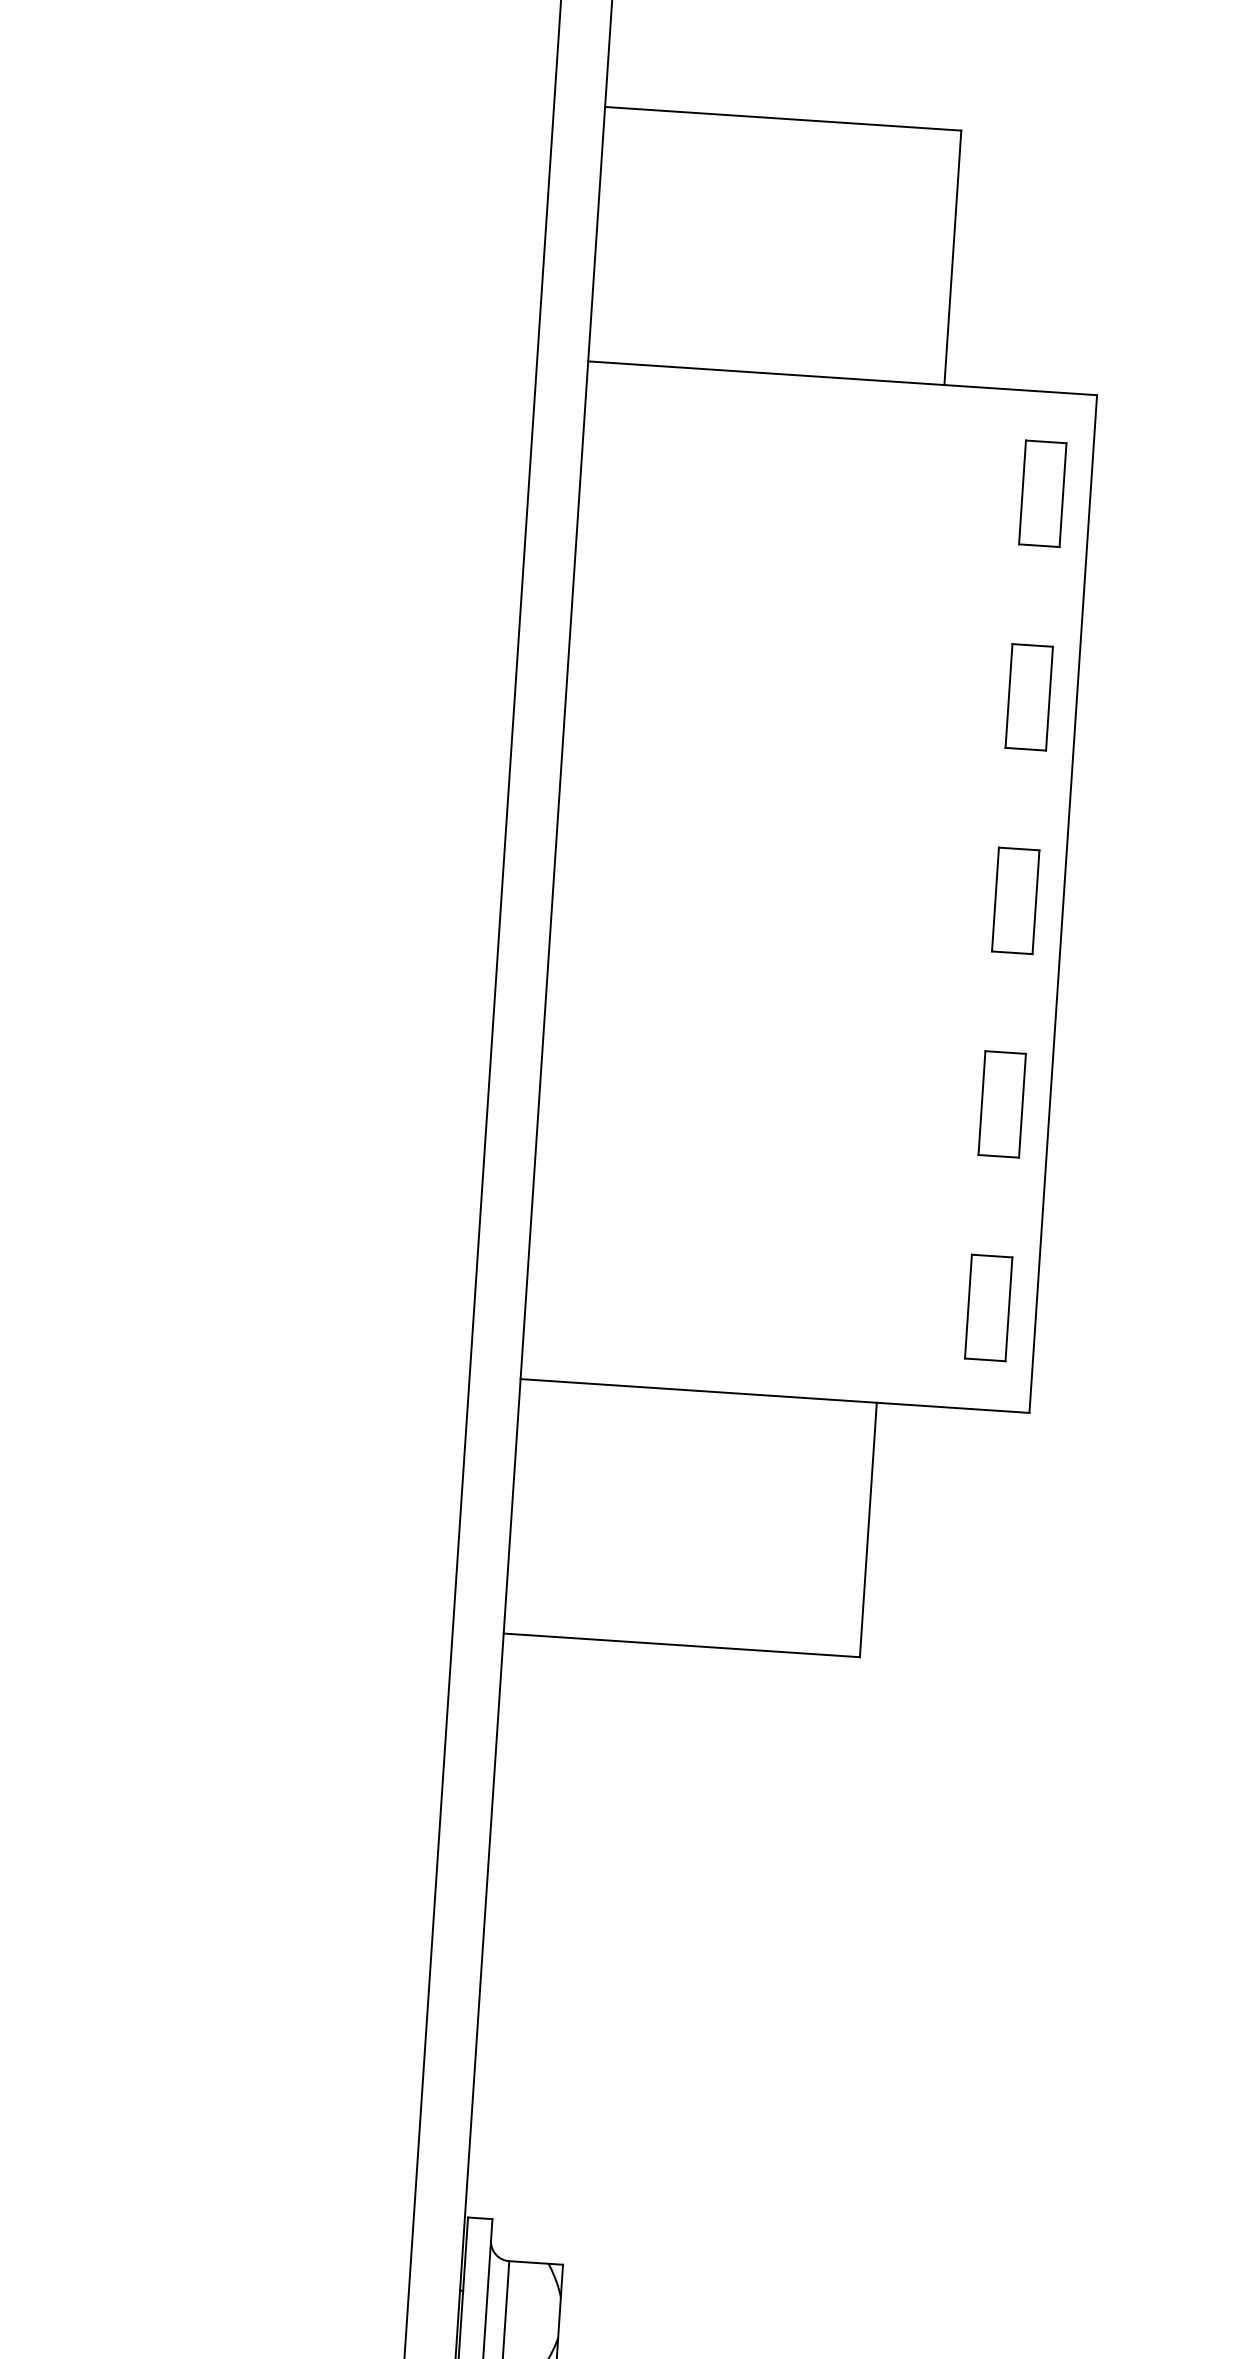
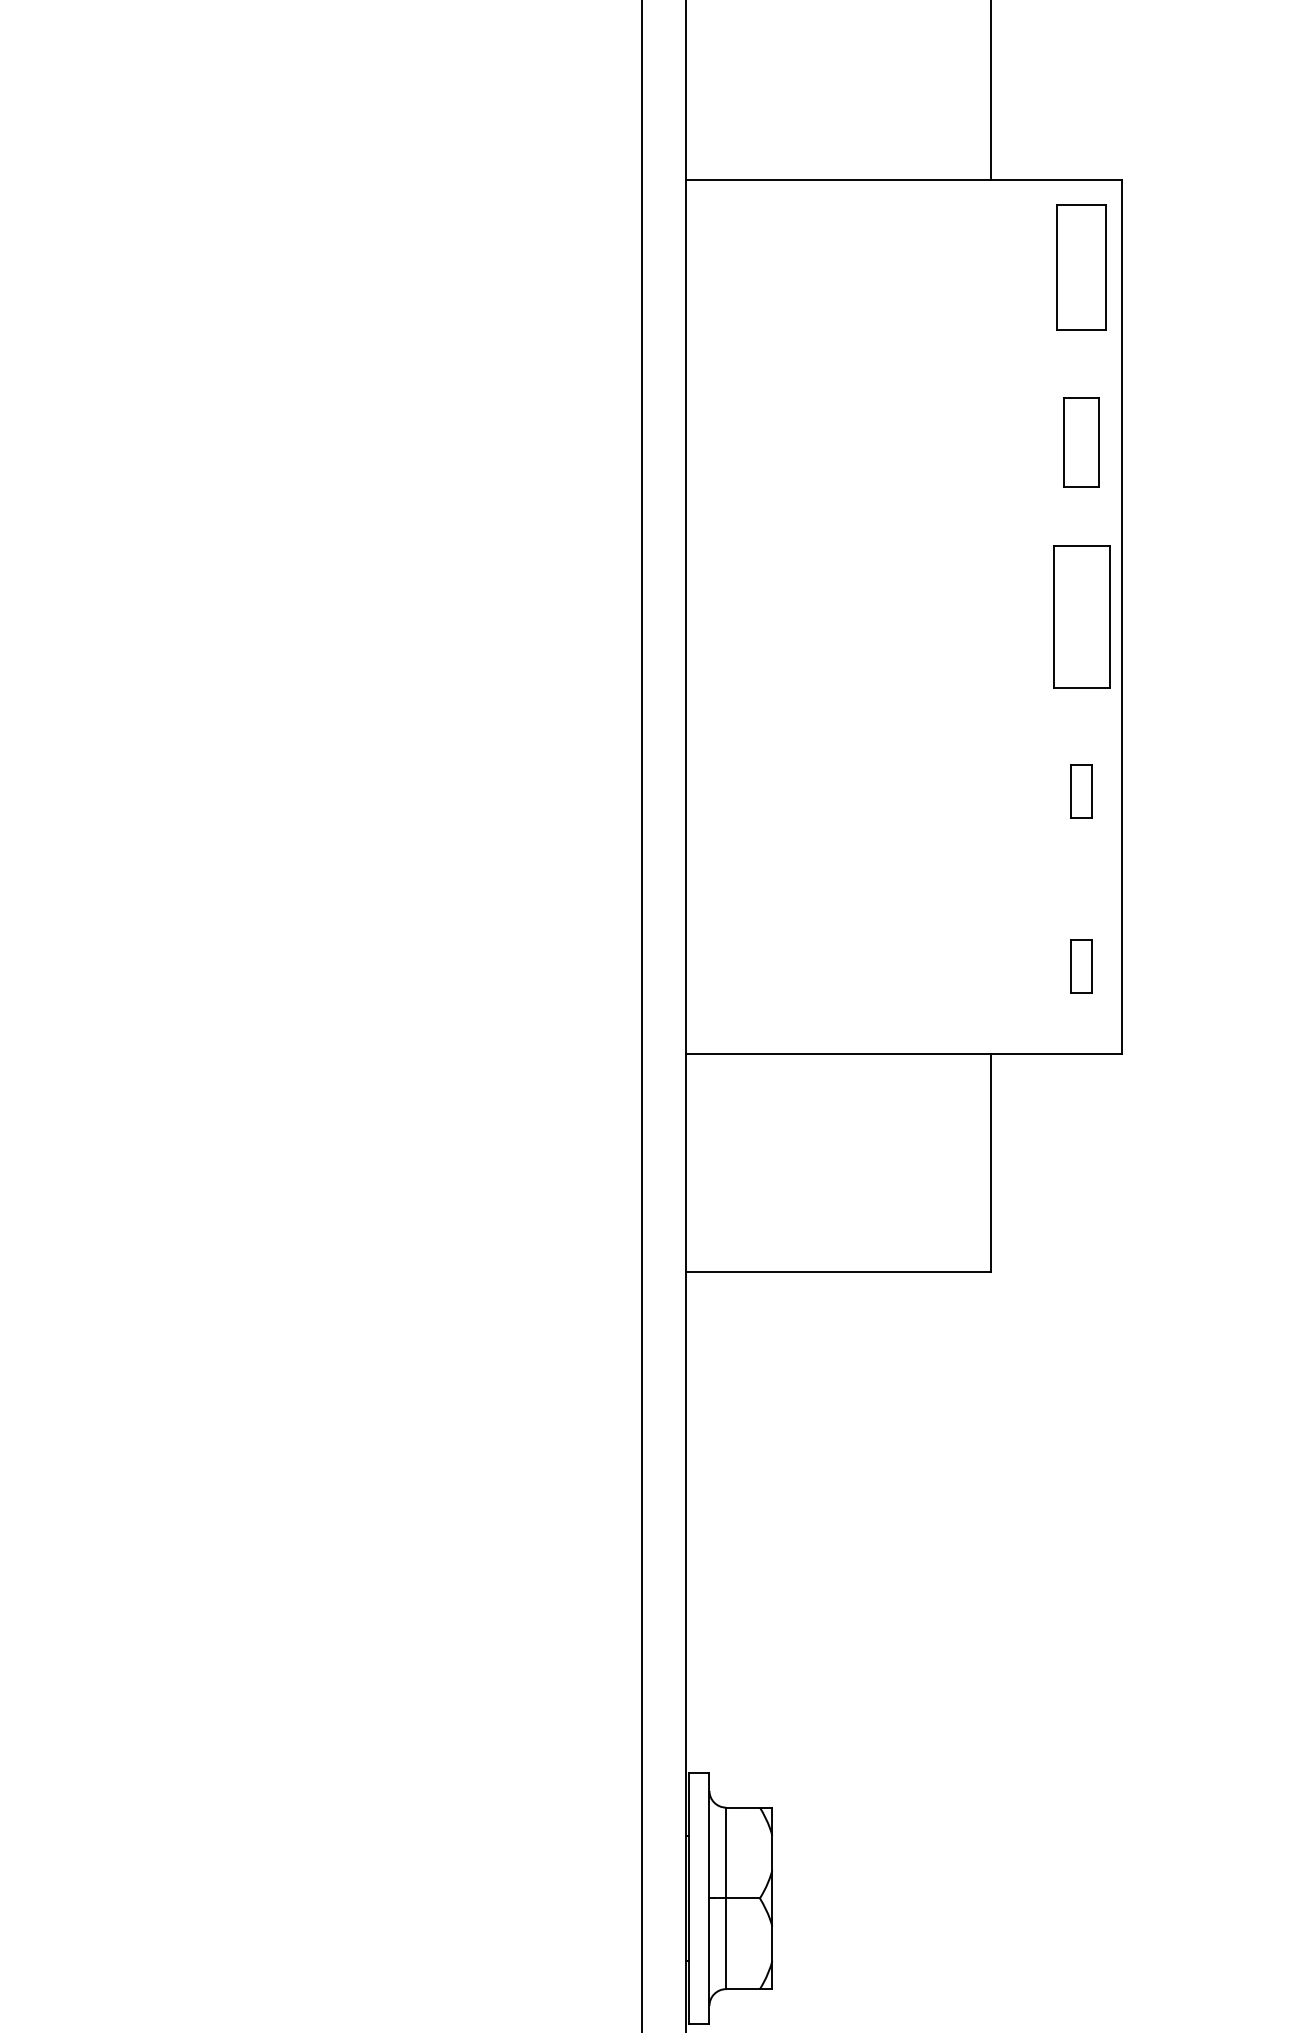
part: (1042, 493) -> (1081, 267), size x1.4
part: (1015, 900) -> (1081, 616), size x1.6
part: (1002, 1104) -> (1081, 791), size x0.6
part: (988, 1308) -> (1081, 966), size x0.6

